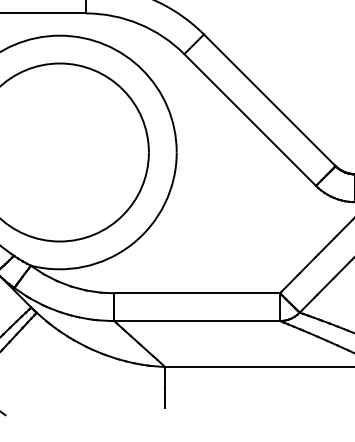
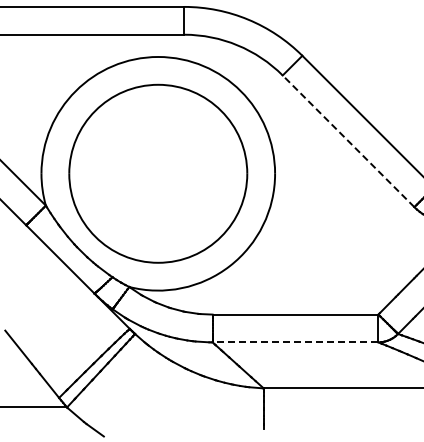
line: (250, 119) -> (348, 140), solid -> dashed
line: (197, 321) -> (295, 342), solid -> dashed

